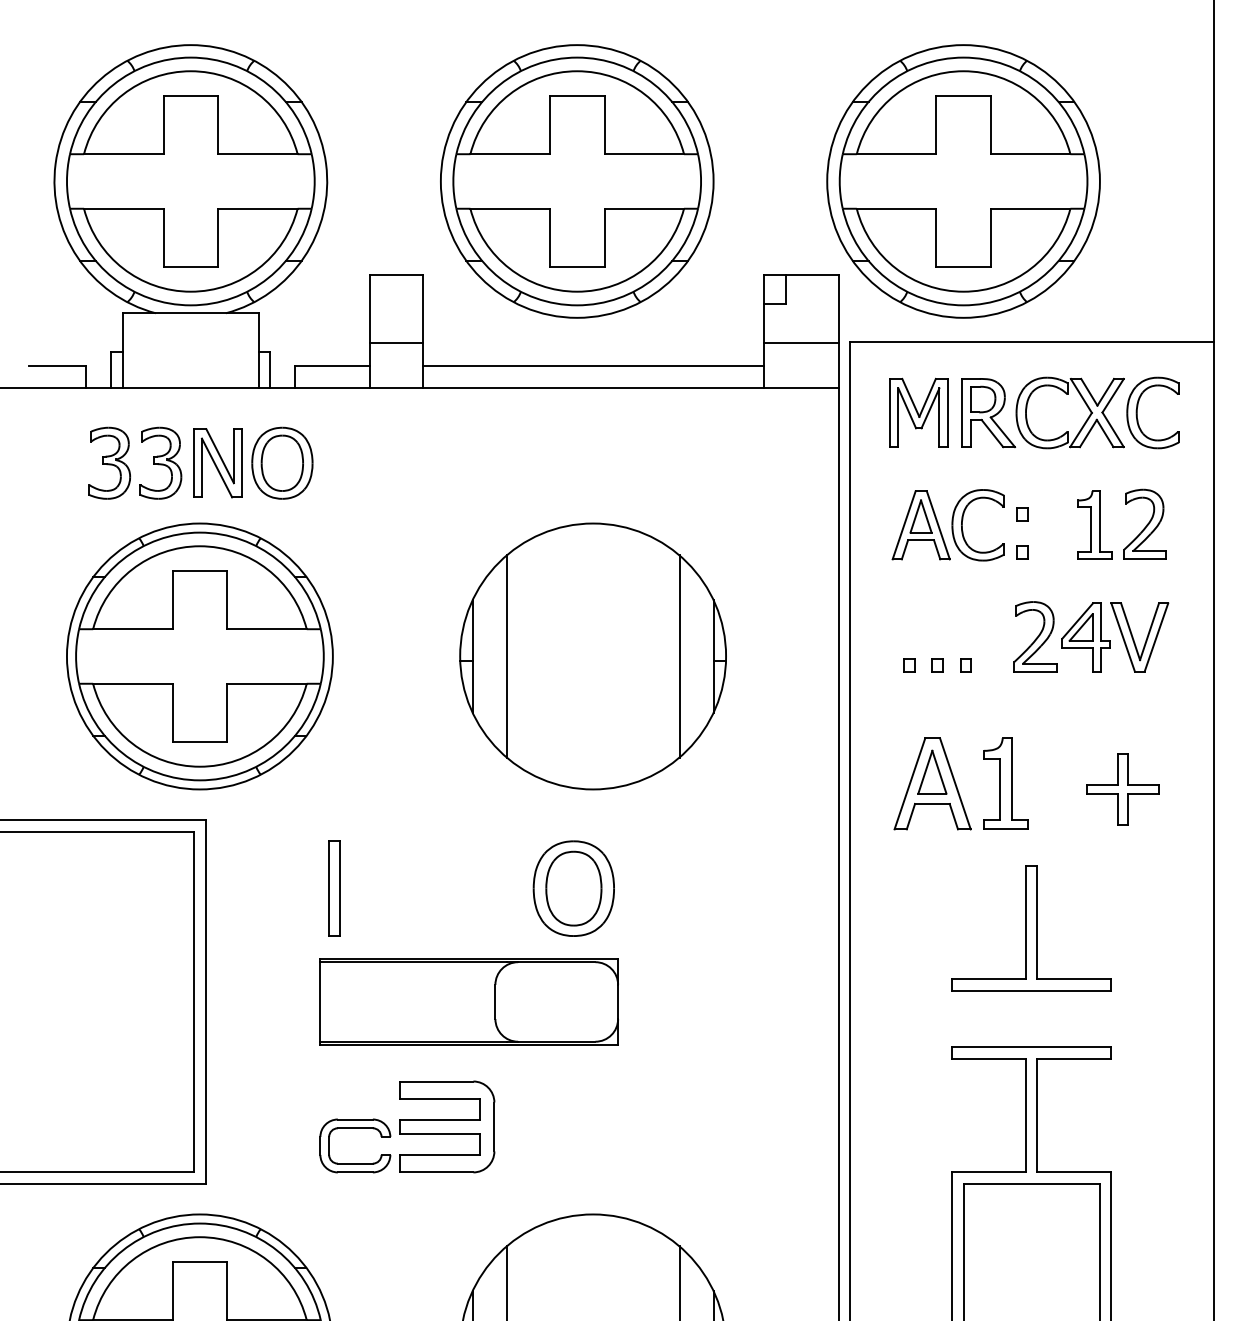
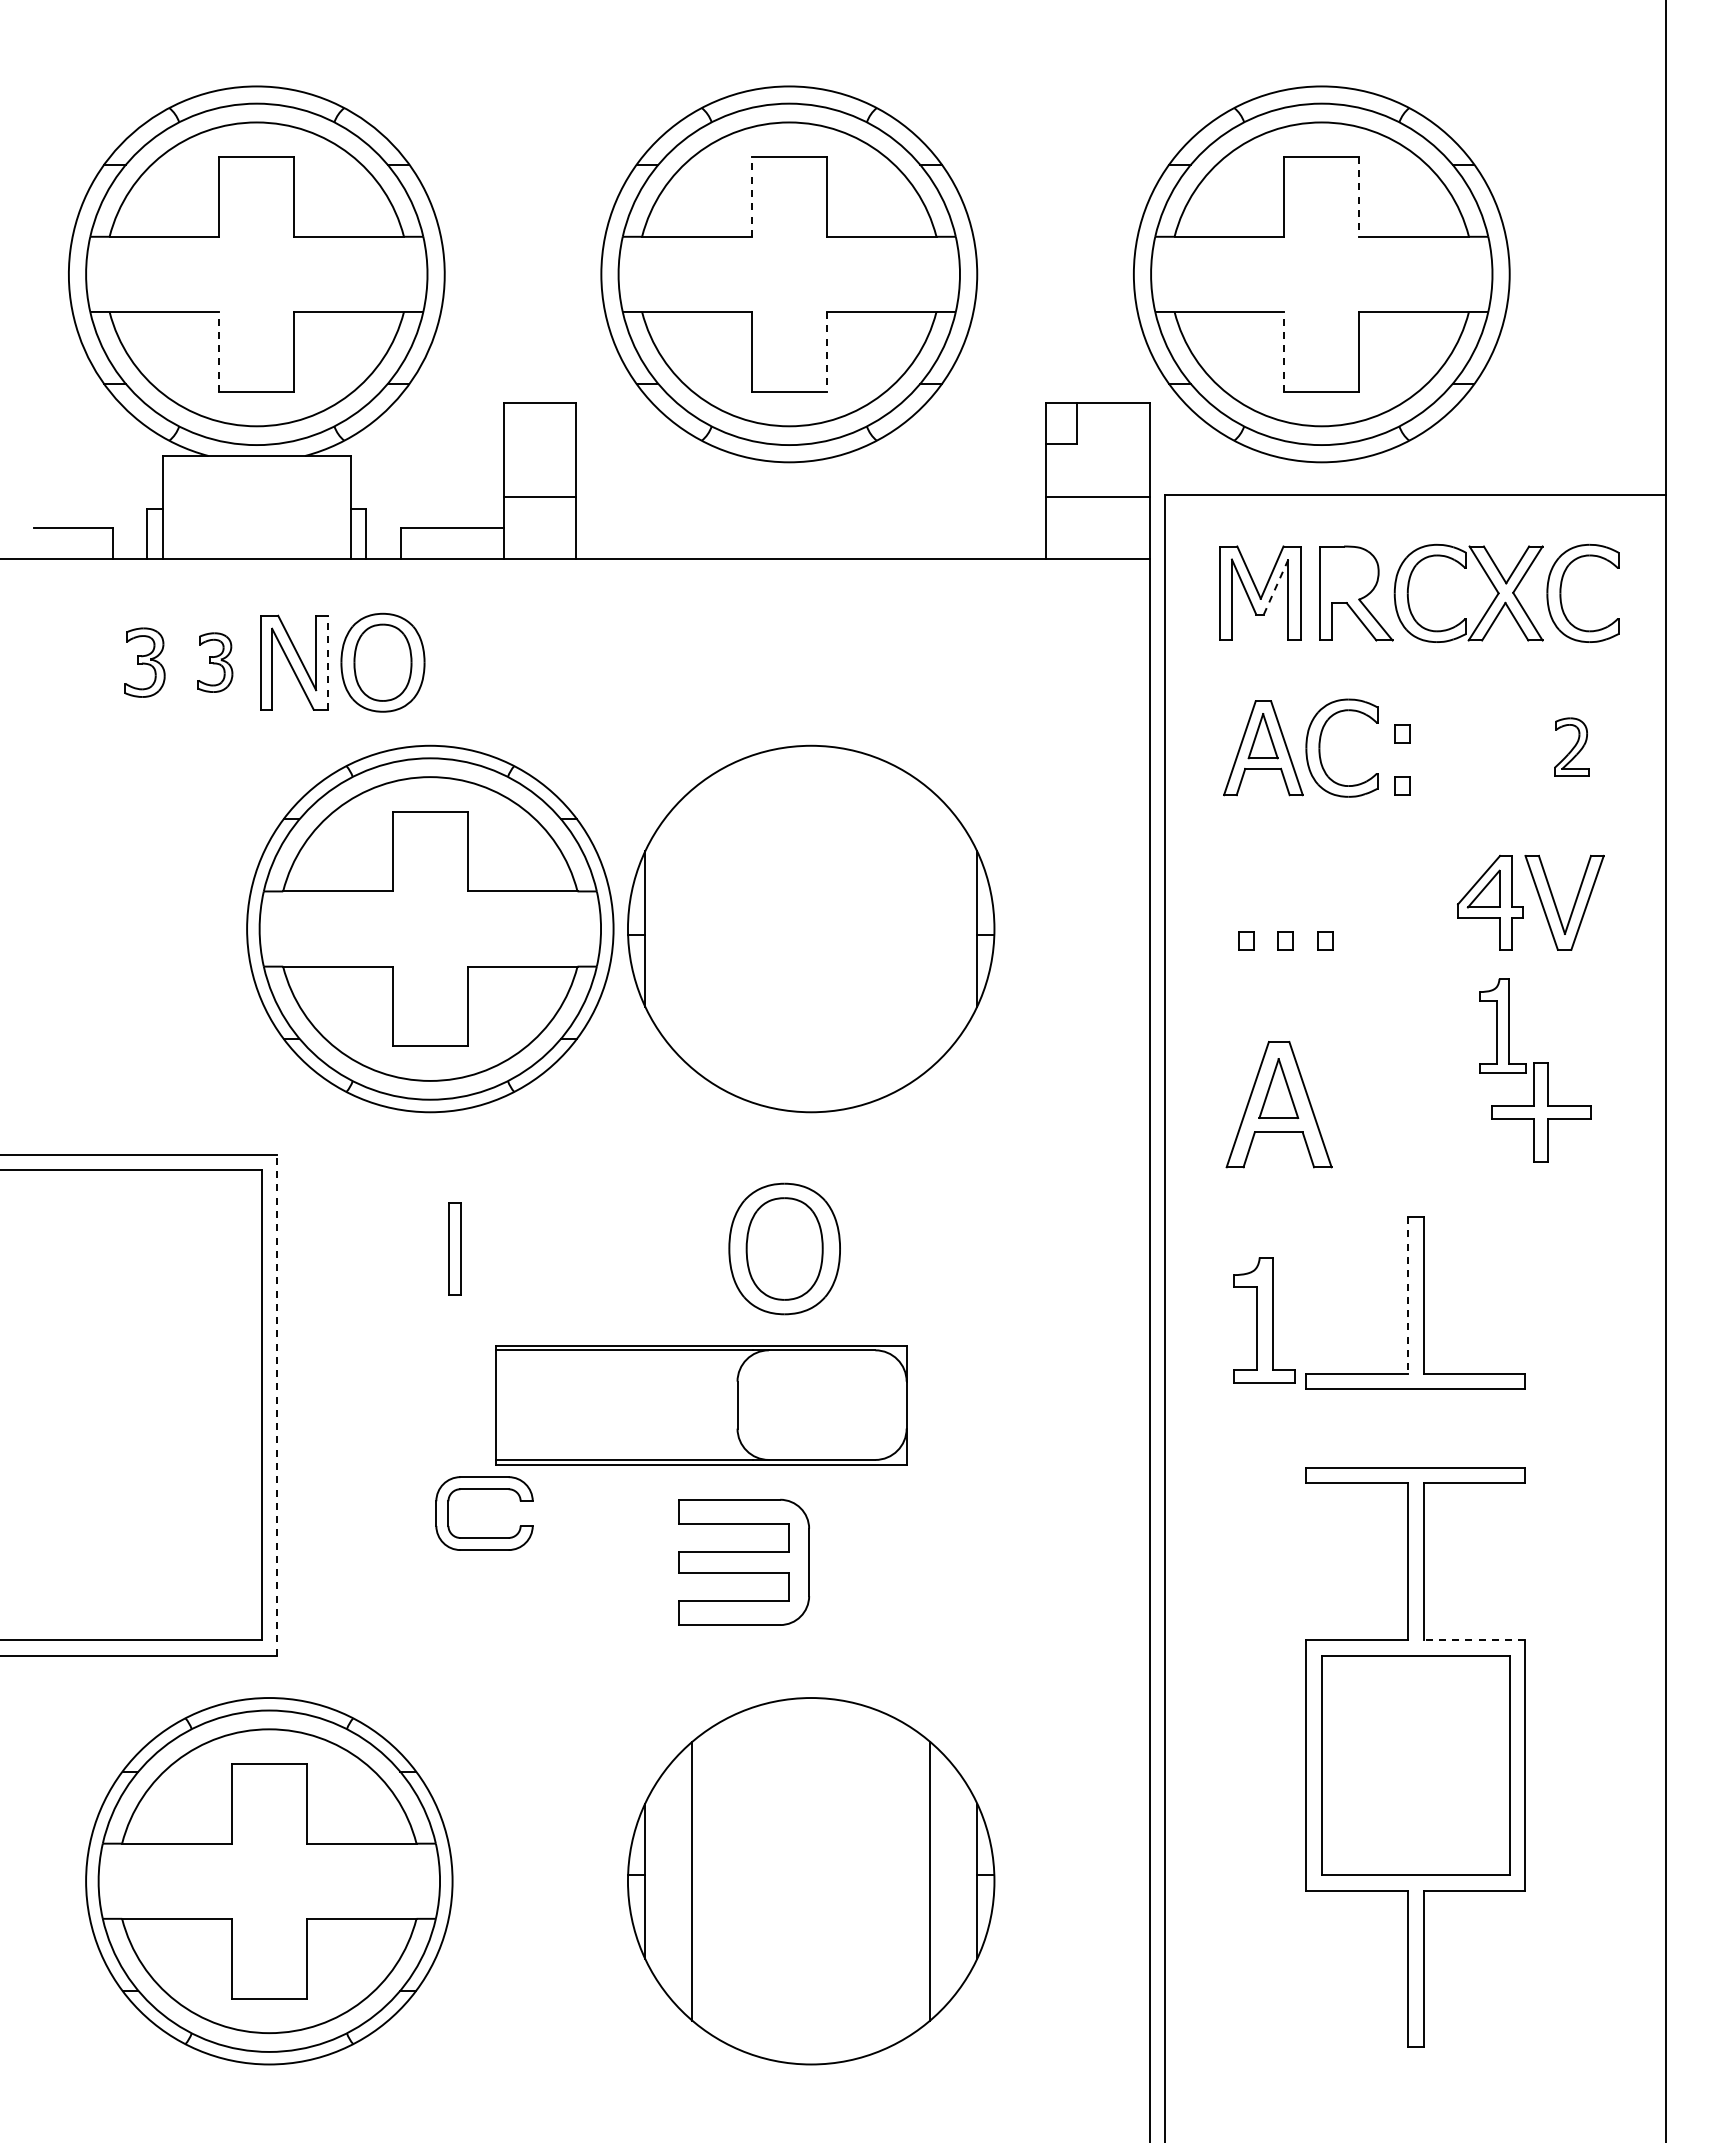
line: (549, 124) -> (751, 196), solid -> dashed
line: (990, 124) -> (1359, 196), solid -> dashed
line: (163, 237) -> (219, 351), solid -> dashed
line: (604, 237) -> (826, 351), solid -> dashed
line: (936, 237) -> (1284, 351), solid -> dashed
line: (593, 365) -> (811, 528), removed
part: (982, 399) -> (1348, 574), removed
line: (930, 407) -> (1276, 586), solid -> dashed
part: (109, 463) -> (144, 662), size x0.7
part: (160, 463) -> (215, 662), size x0.6
line: (242, 463) -> (327, 662), solid -> dashed
part: (1094, 524) -> (1502, 1025), moved
part: (1144, 524) -> (1571, 746), size x0.6
part: (1035, 636) -> (1420, 901), removed
part: (200, 656) -> (430, 928), moved
line: (506, 656) -> (692, 928), removed
line: (679, 656) -> (930, 928), removed
part: (1006, 783) -> (1264, 1320), moved
part: (334, 888) -> (454, 1248), size x0.7
line: (1025, 923) -> (1407, 1296), solid -> dashed
line: (205, 1002) -> (277, 1405), solid -> dashed
part: (469, 1002) -> (701, 1405), moved
part: (446, 1126) -> (743, 1561), moved
part: (355, 1128) -> (484, 1489), moved
line: (1074, 1172) -> (1474, 1640), solid -> dashed

